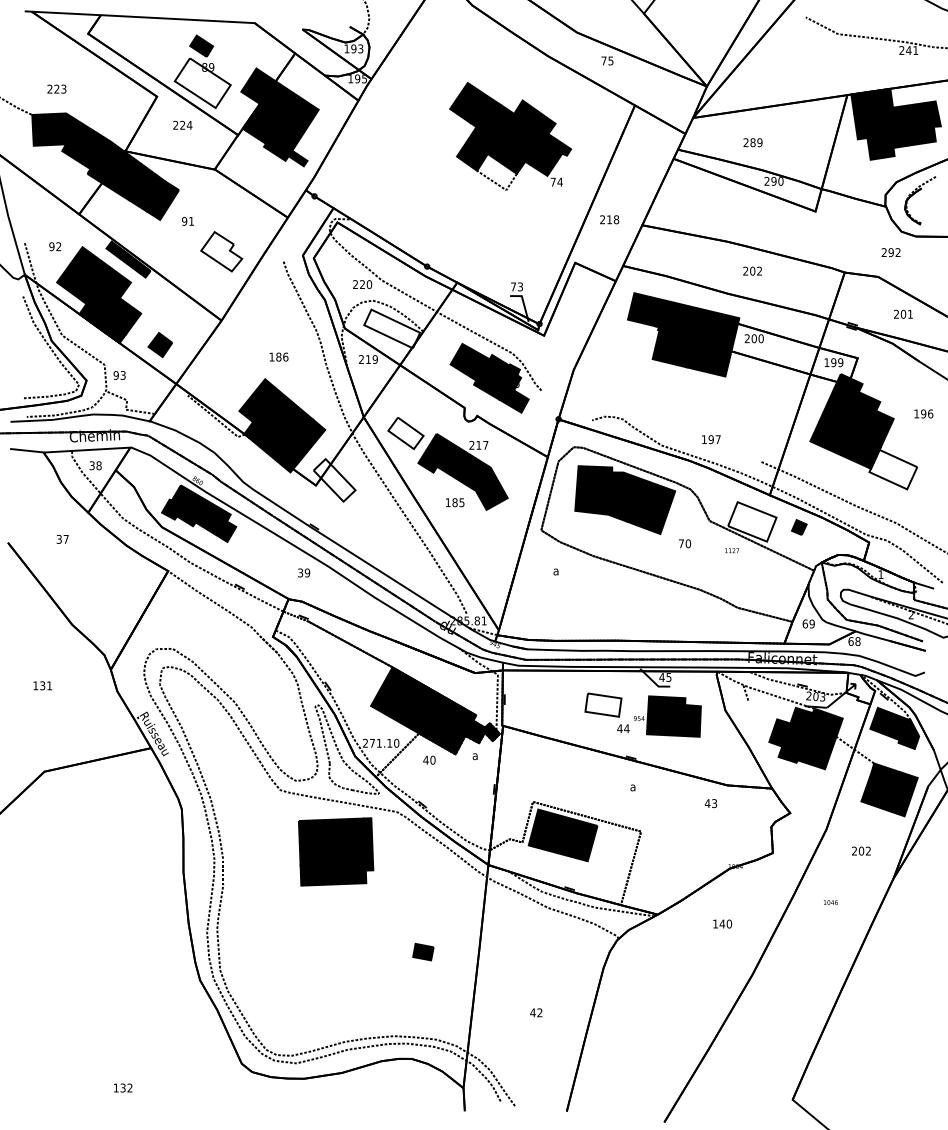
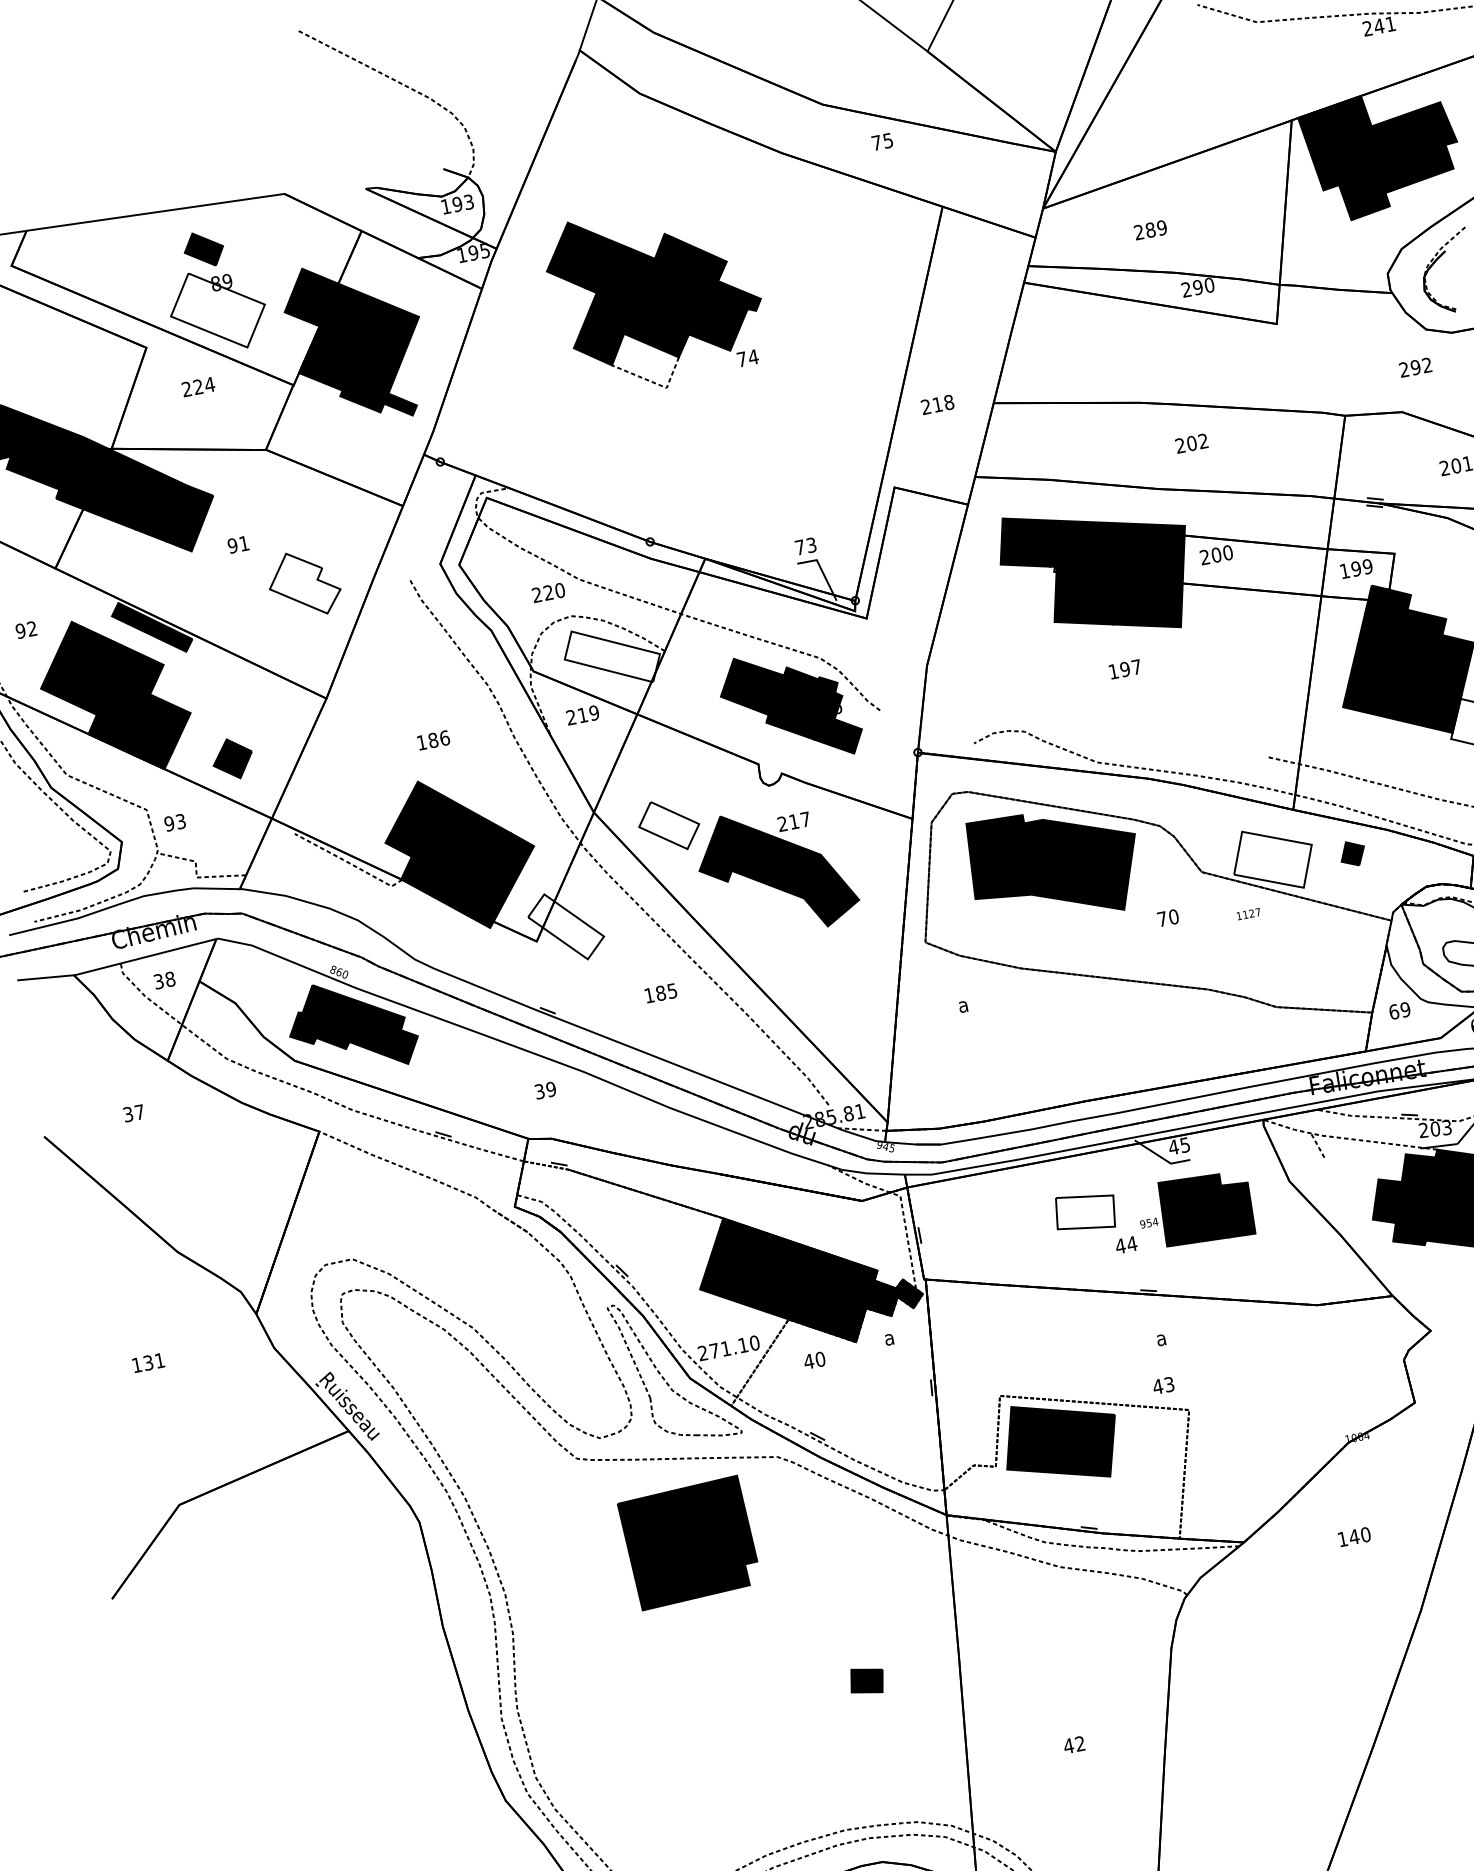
part: (510, 136) -> (656, 297), moved
text: (711, 439) -> (1125, 669), moved
text: (455, 502) -> (661, 992), moved
text: (710, 803) -> (1162, 1385), moved

